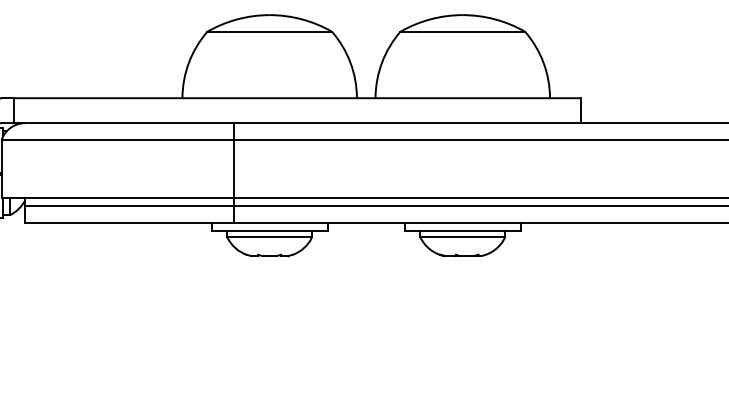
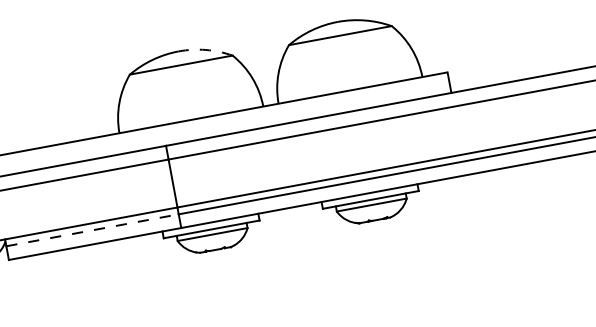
arc: (301, 19) -> (205, 50), solid -> dashed
line: (129, 206) -> (92, 230), solid -> dashed

